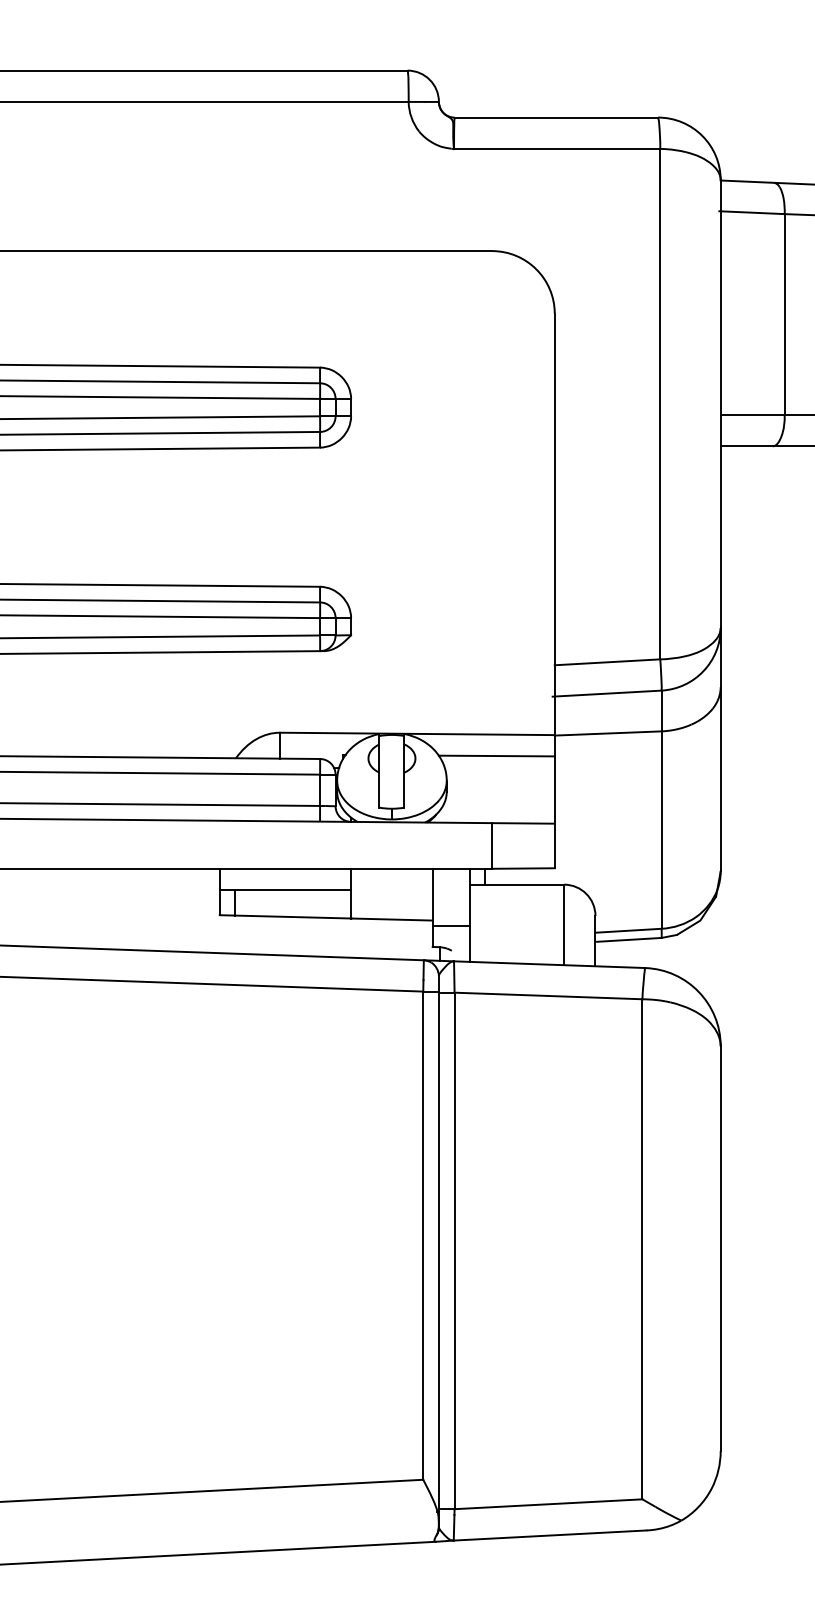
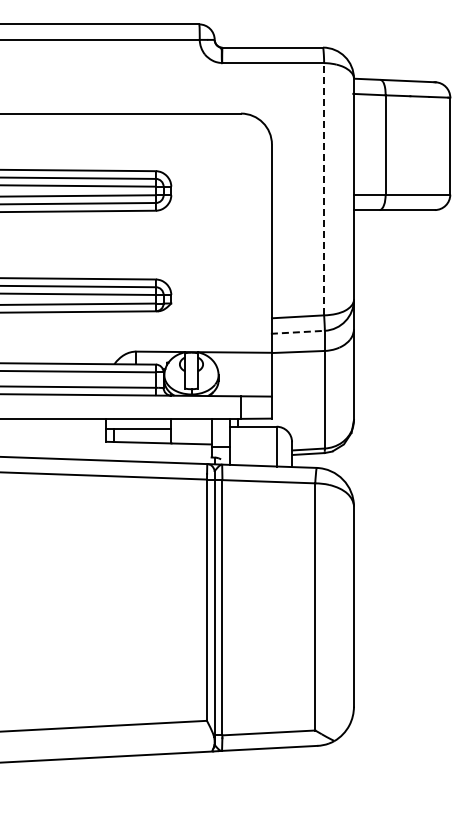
line: (661, 402) -> (324, 188), solid -> dashed
line: (606, 694) -> (297, 332), solid -> dashed
line: (495, 754) -> (242, 362), removed

